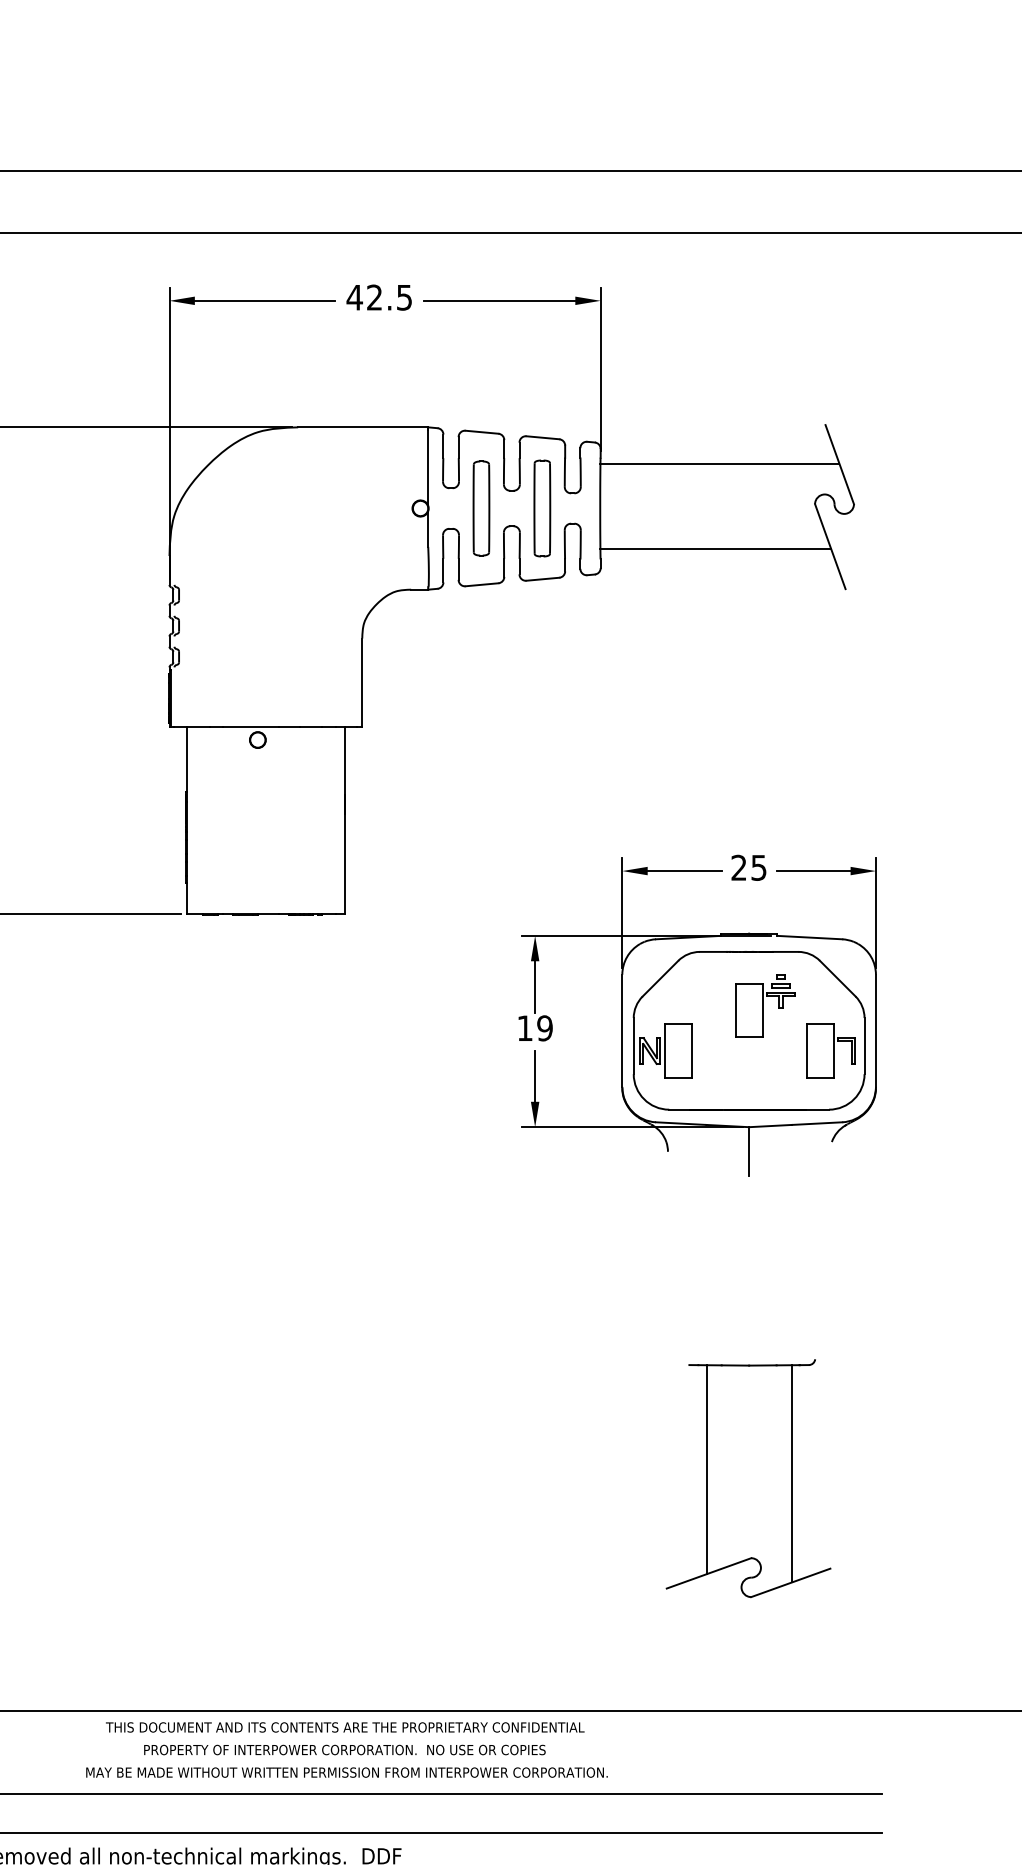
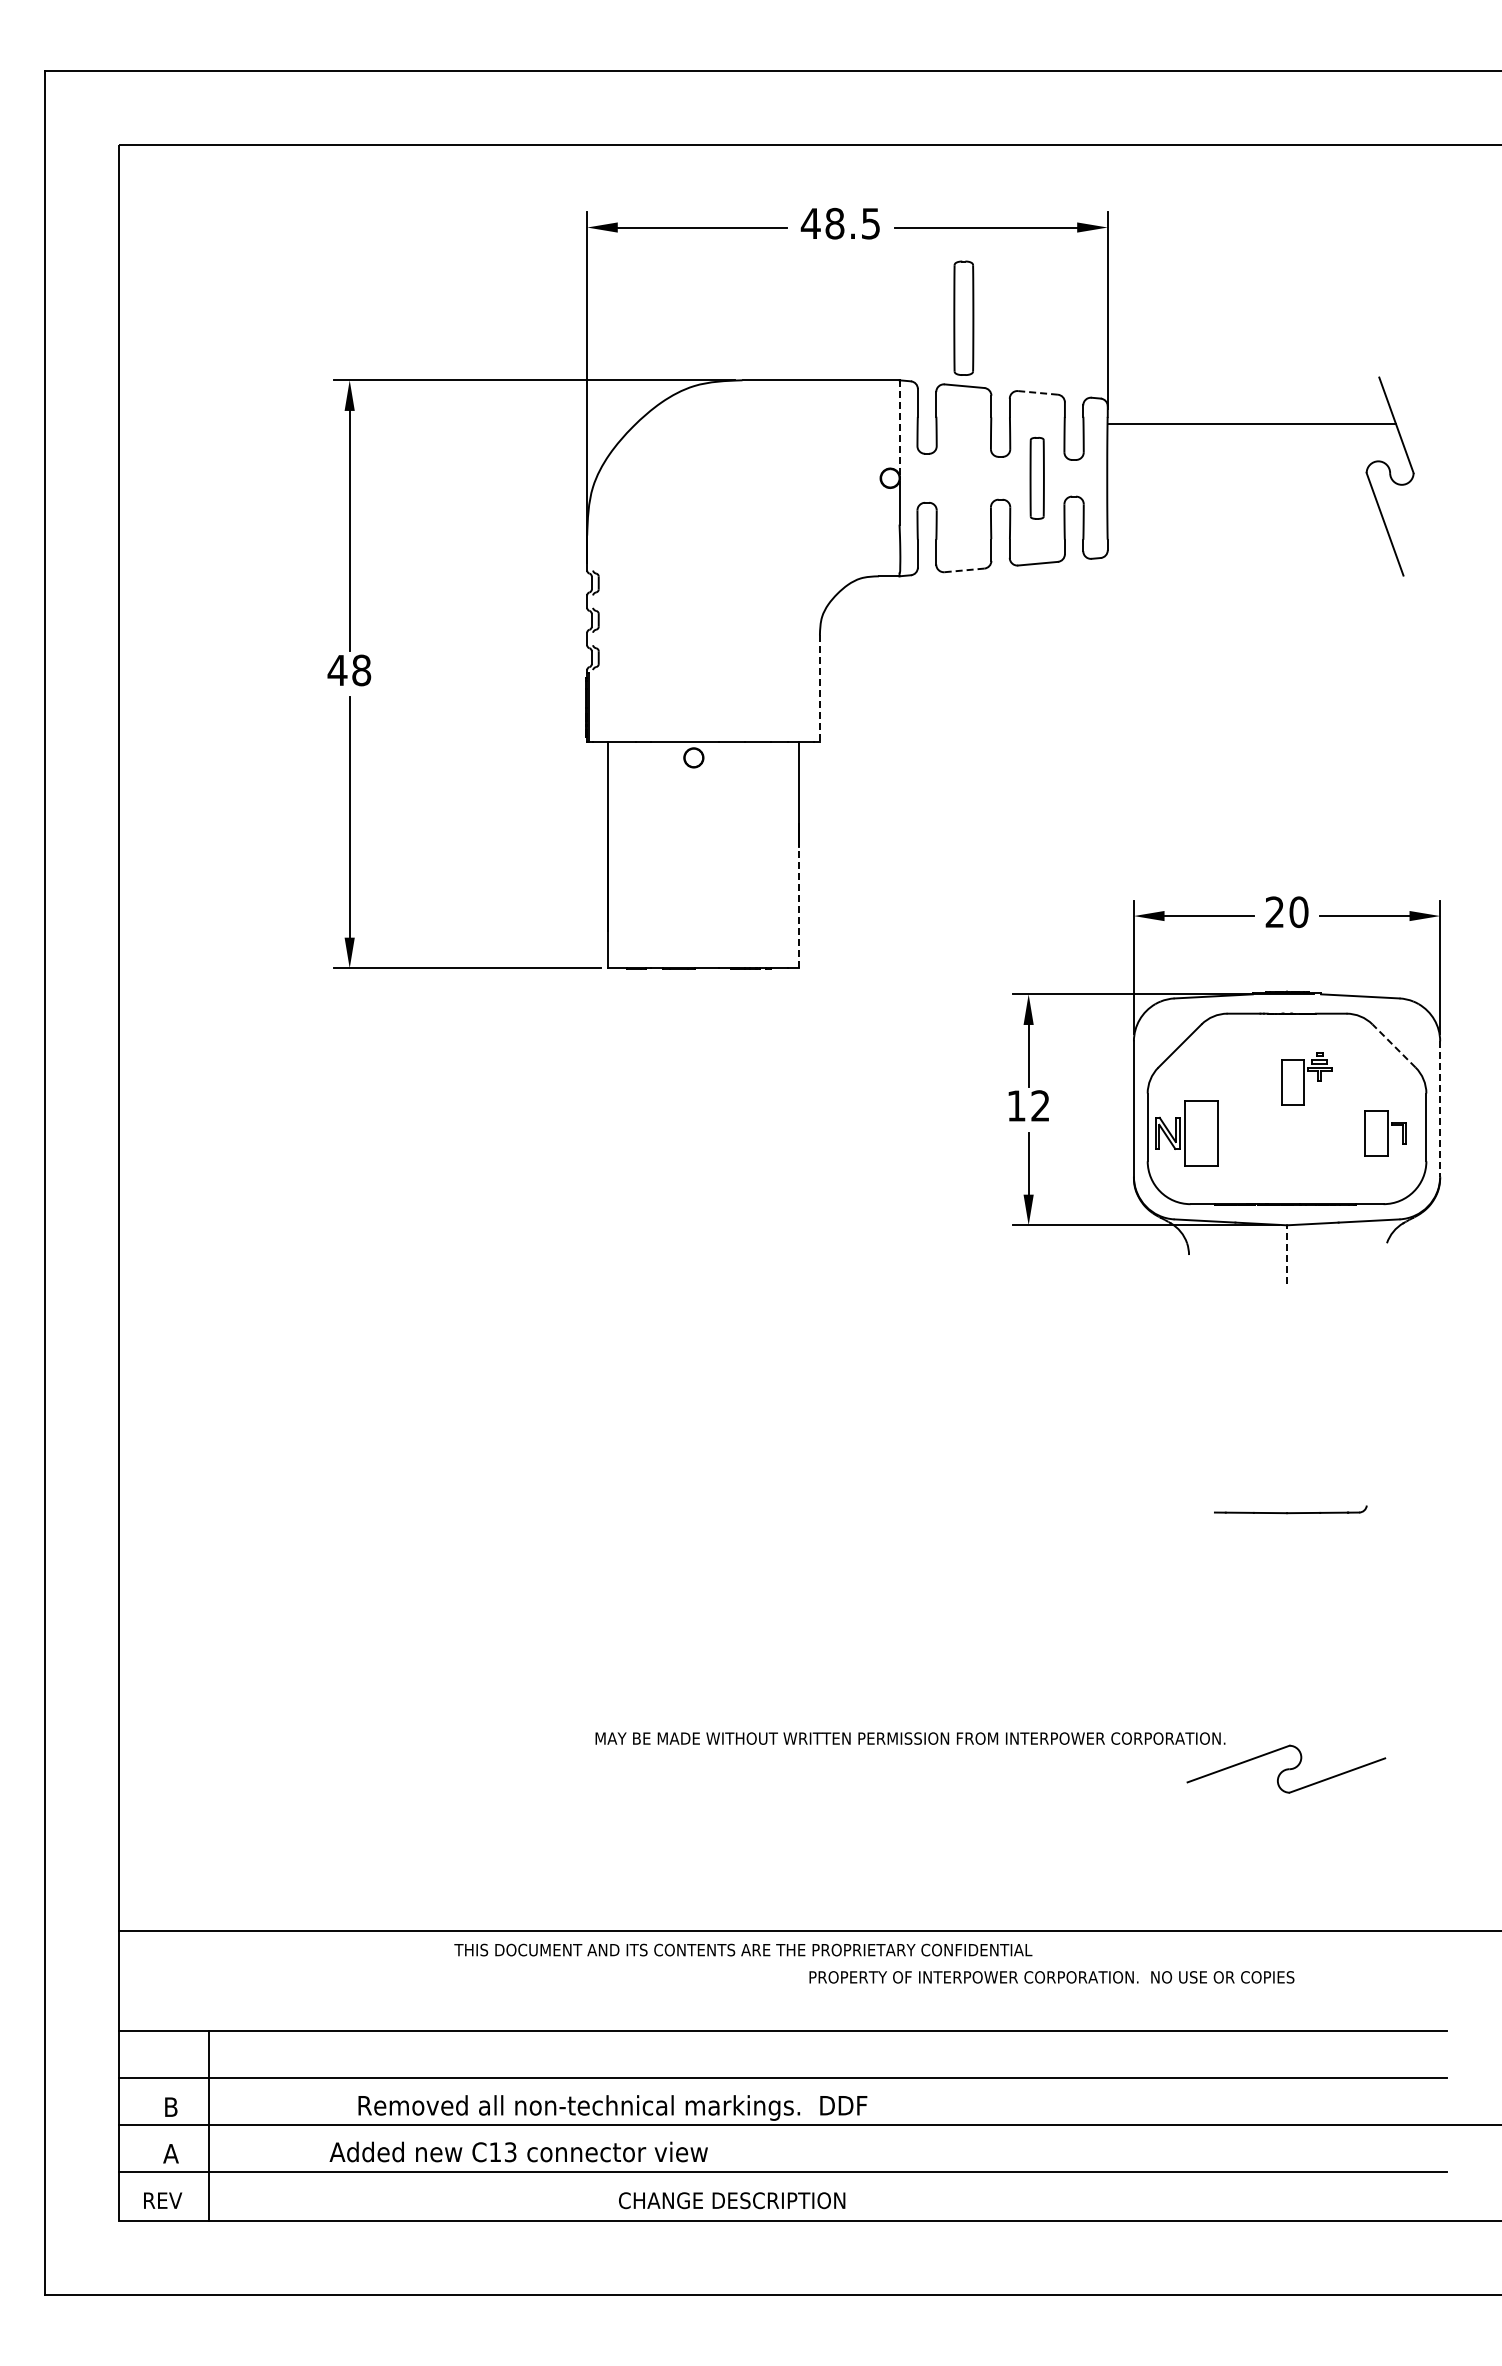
text: (374, 297) -> (834, 223), 42.5 -> 48.5
line: (543, 437) -> (1038, 392), solid -> dashed
line: (428, 466) -> (899, 427), solid -> dashed
part: (481, 507) -> (963, 317), moved
part: (541, 508) -> (1036, 478), size x0.7
line: (715, 548) -> (1246, 526), removed
line: (482, 584) -> (964, 570), solid -> dashed
line: (361, 683) -> (819, 689), solid -> dashed
line: (344, 863) -> (798, 907), solid -> dashed
text: (758, 868) -> (1298, 912), 25 -> 20
line: (837, 978) -> (1393, 1045), solid -> dashed
part: (765, 1006) -> (1306, 1079), size x0.7
text: (544, 1027) -> (1040, 1105), 19 -> 12
line: (876, 1030) -> (1440, 1108), solid -> dashed
part: (830, 1051) -> (1385, 1133), size x0.7
line: (749, 1151) -> (1287, 1254), solid -> dashed
line: (707, 1469) -> (1236, 1638), removed
line: (791, 1473) -> (1338, 1643), removed
text: (345, 1726) -> (743, 1949), moved
text: (344, 1750) -> (1051, 1977), moved
text: (347, 1772) -> (910, 1738), moved

